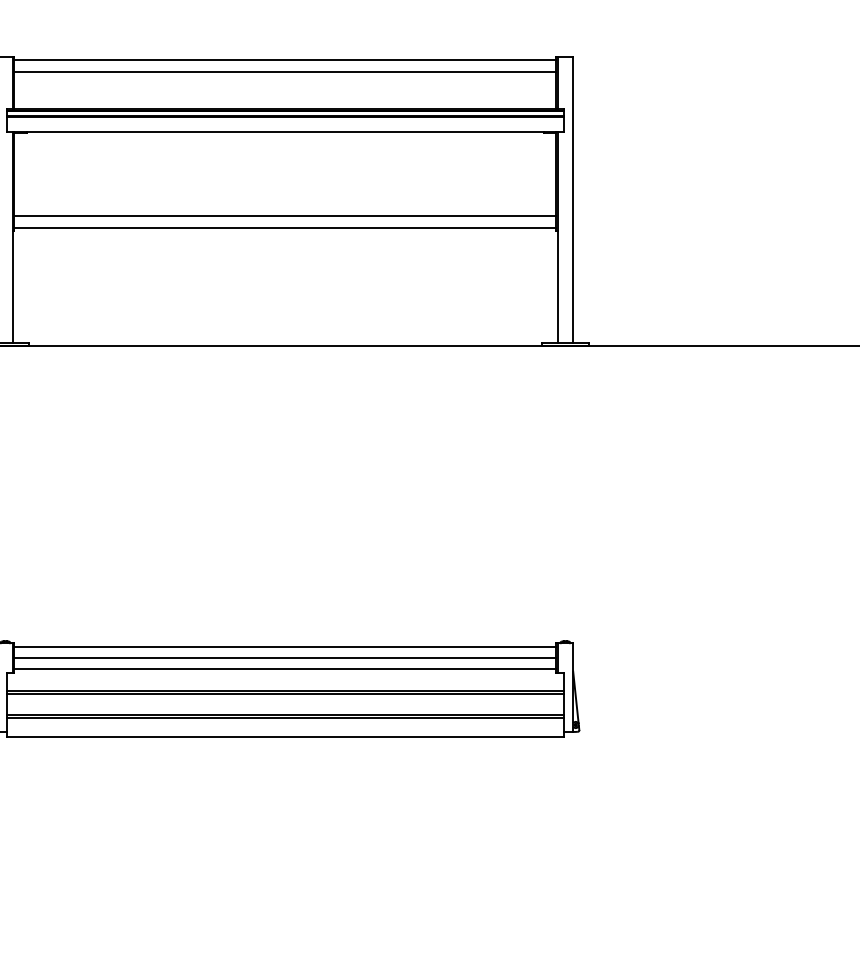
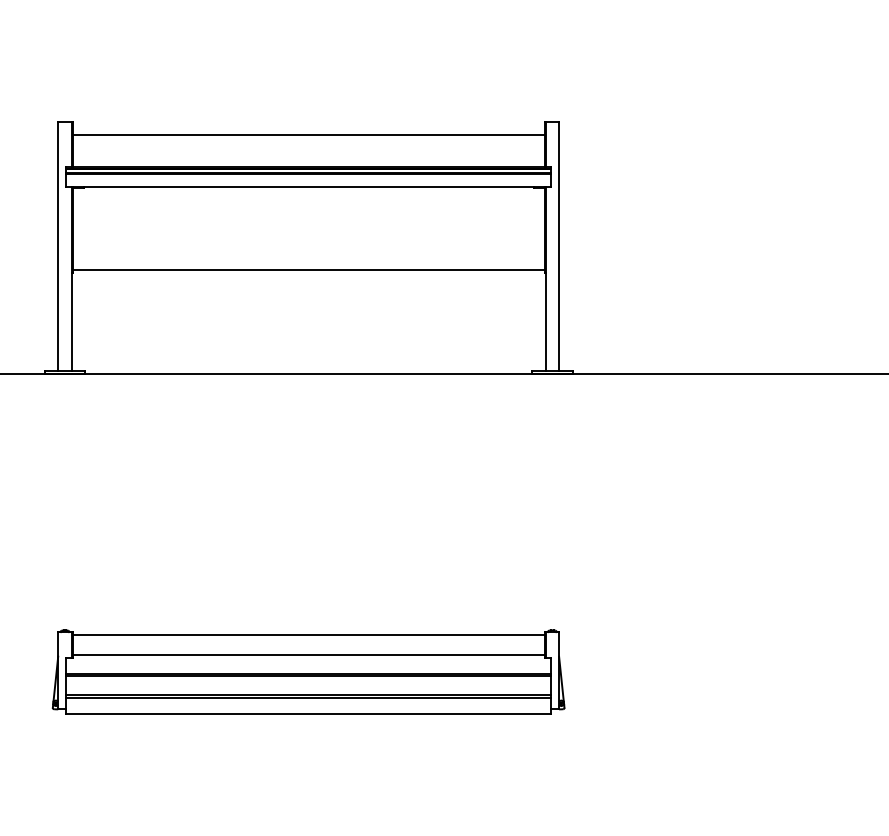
line: (285, 59) -> (308, 124), removed
line: (285, 216) -> (308, 260), removed
line: (285, 658) -> (308, 645), removed

